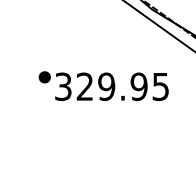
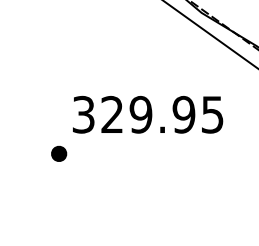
part: (44, 77) -> (58, 154), moved

